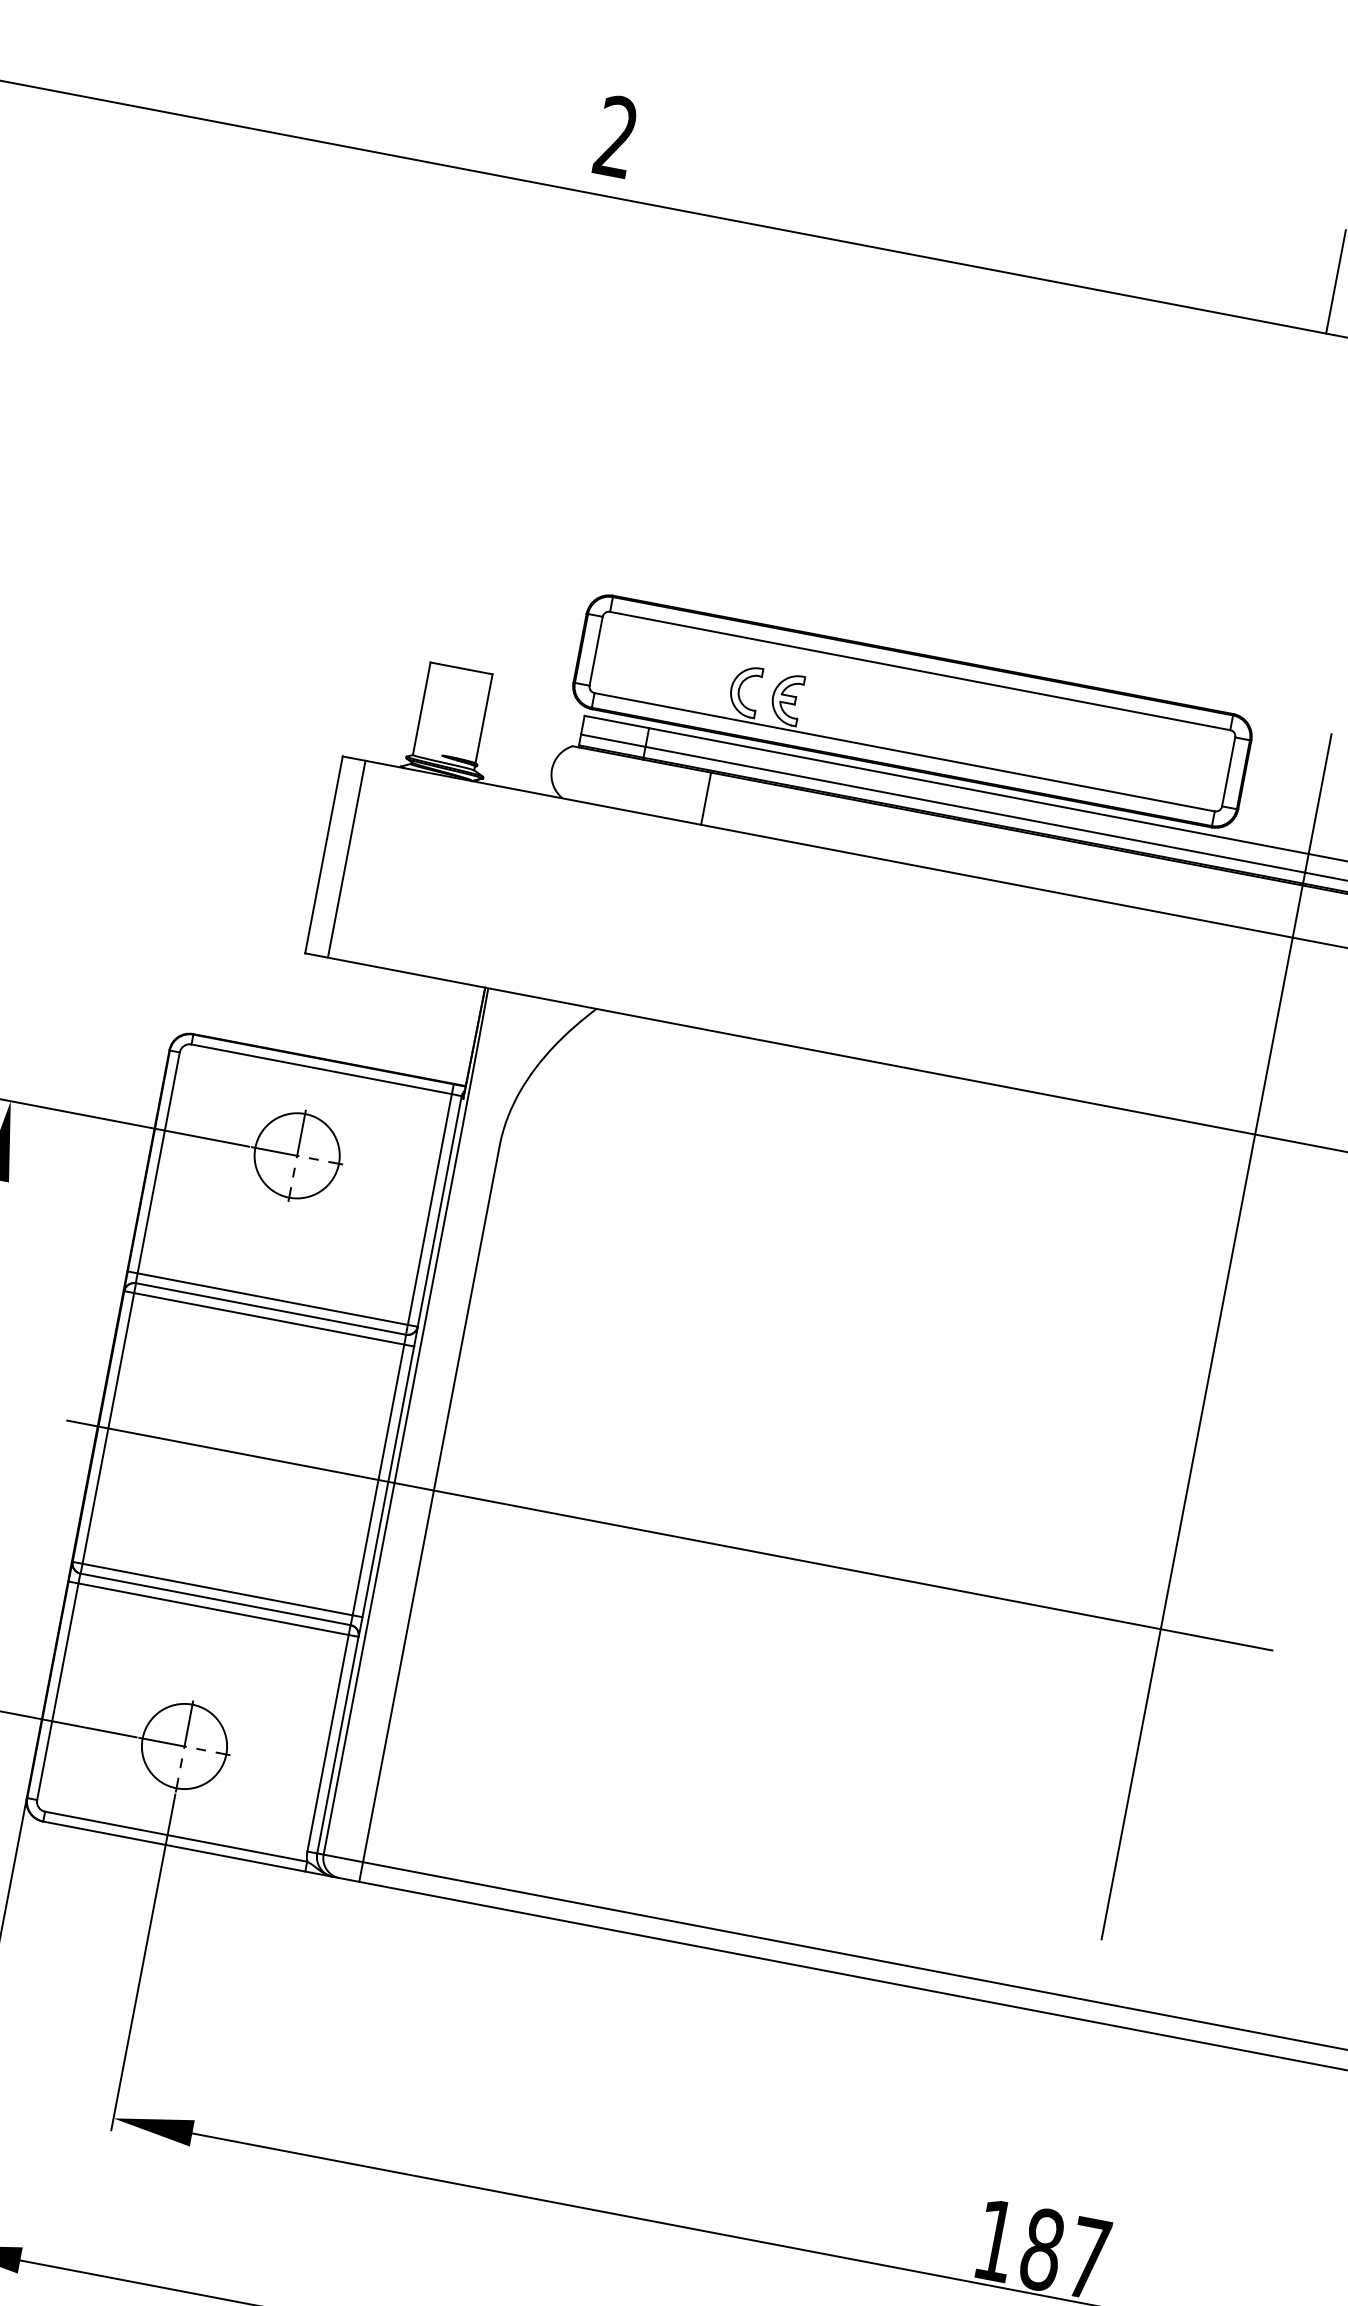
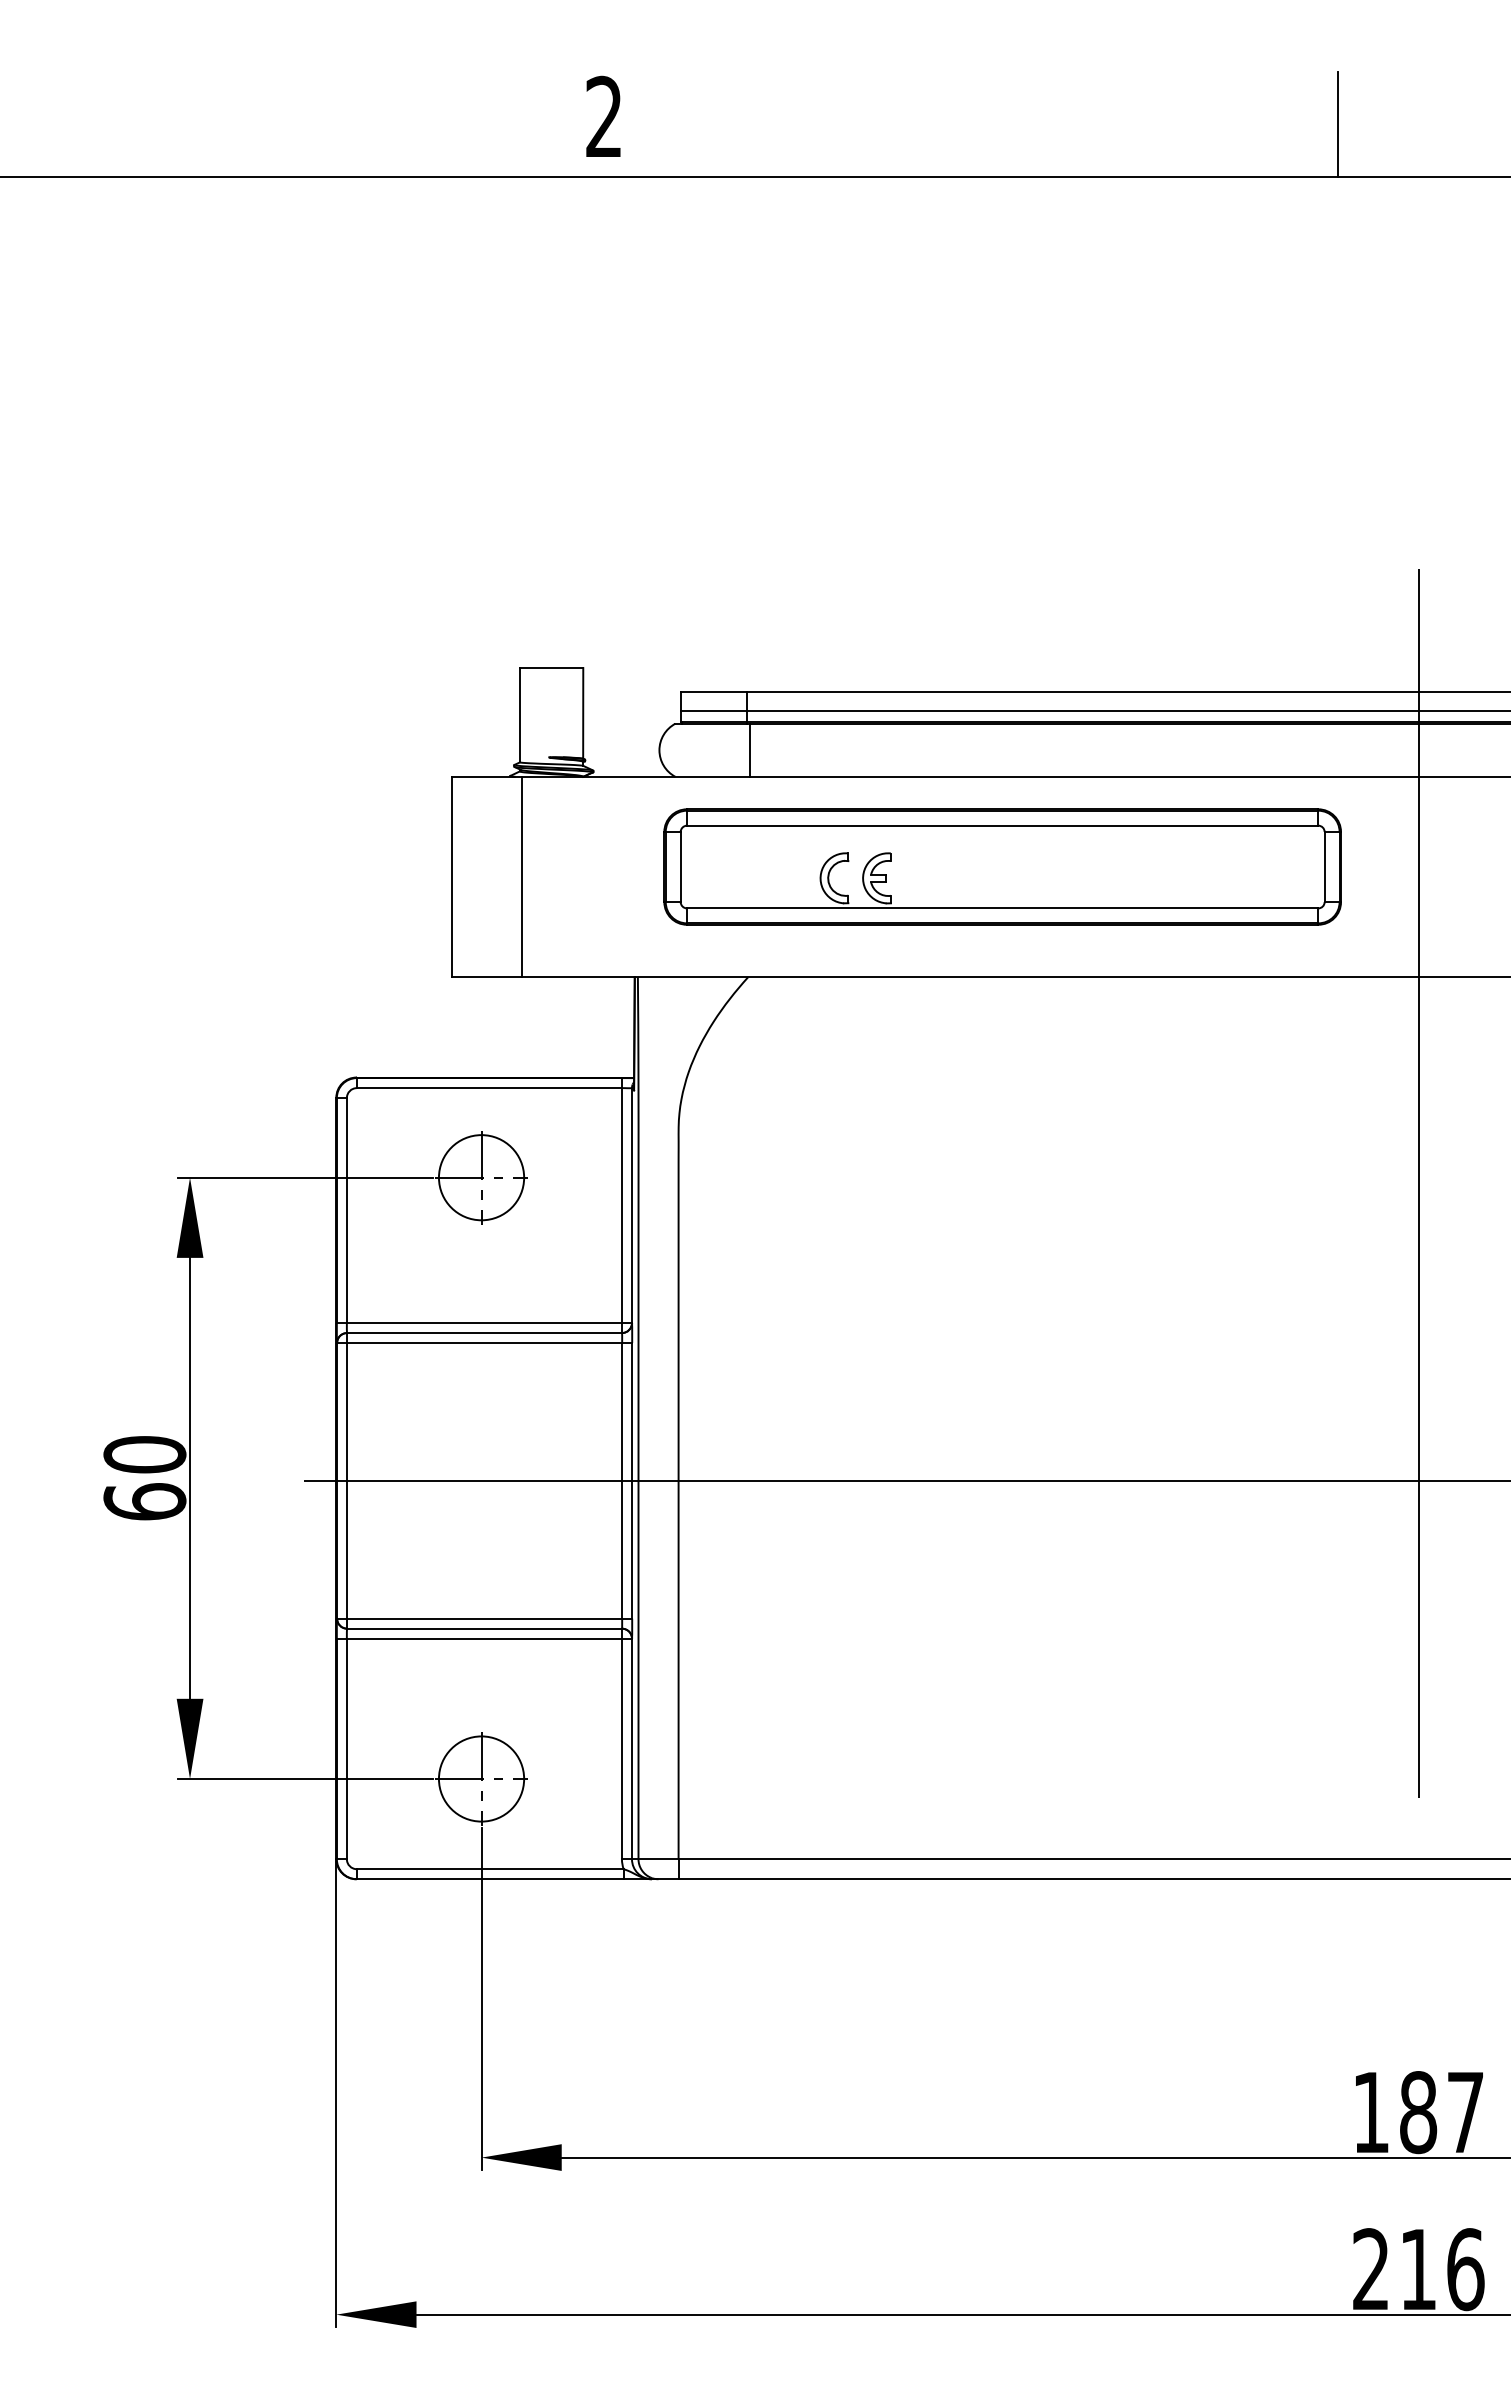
part: (912, 711) -> (1002, 866), moved
line: (706, 797) -> (750, 749), moved
line: (346, 858) -> (521, 876), moved

